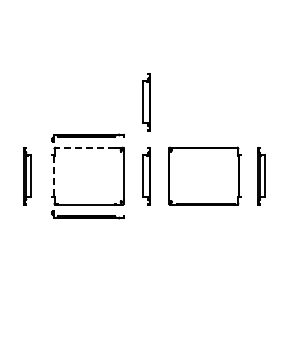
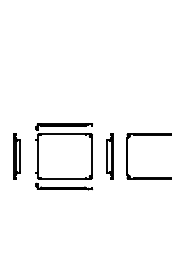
part: (146, 102) -> (109, 99), removed
line: (86, 147) -> (63, 134), dashed -> solid
line: (53, 176) -> (37, 156), dashed -> solid

